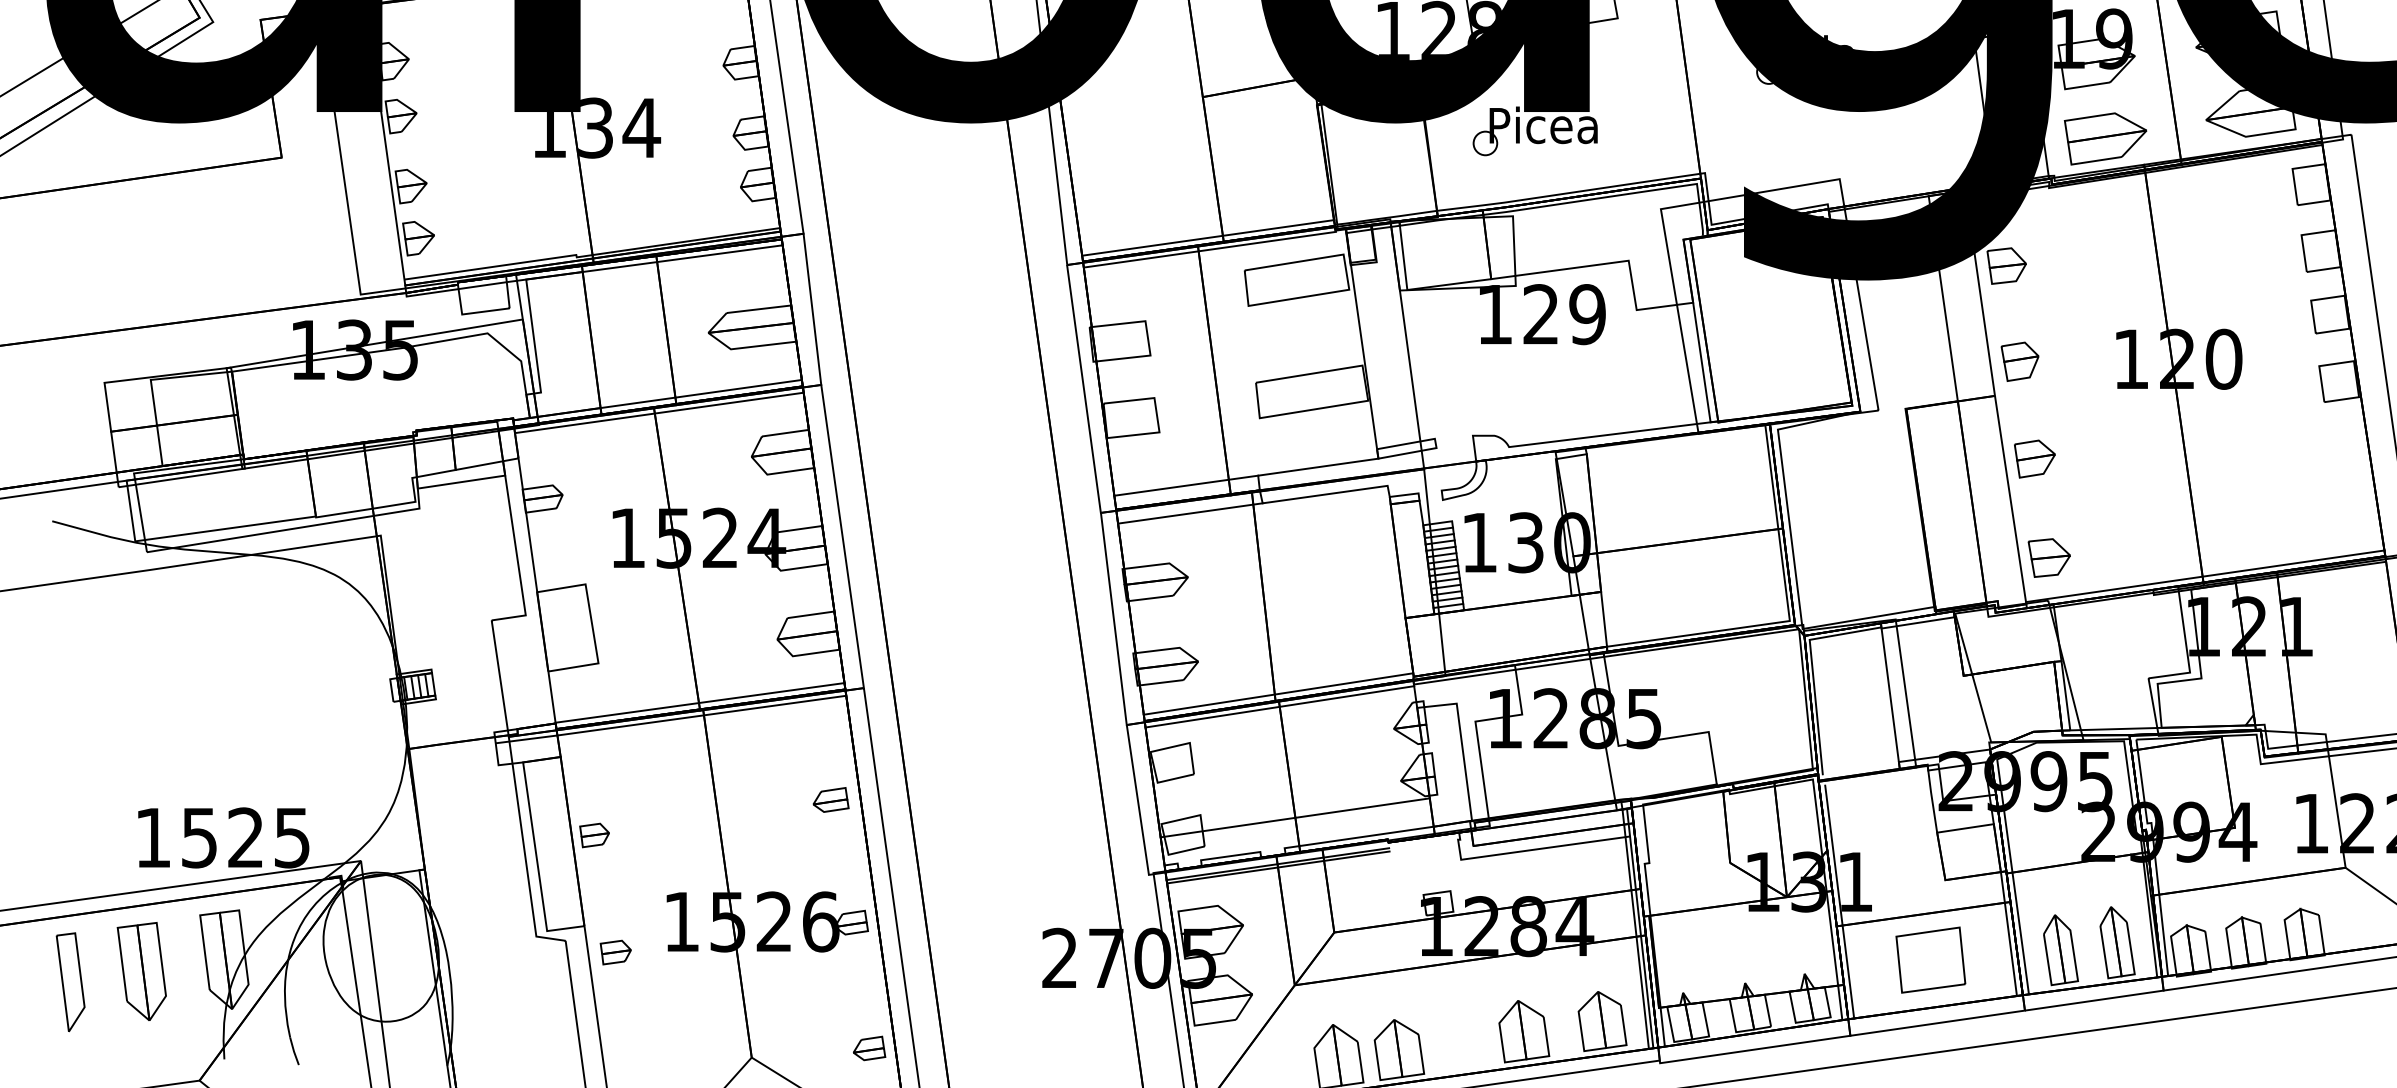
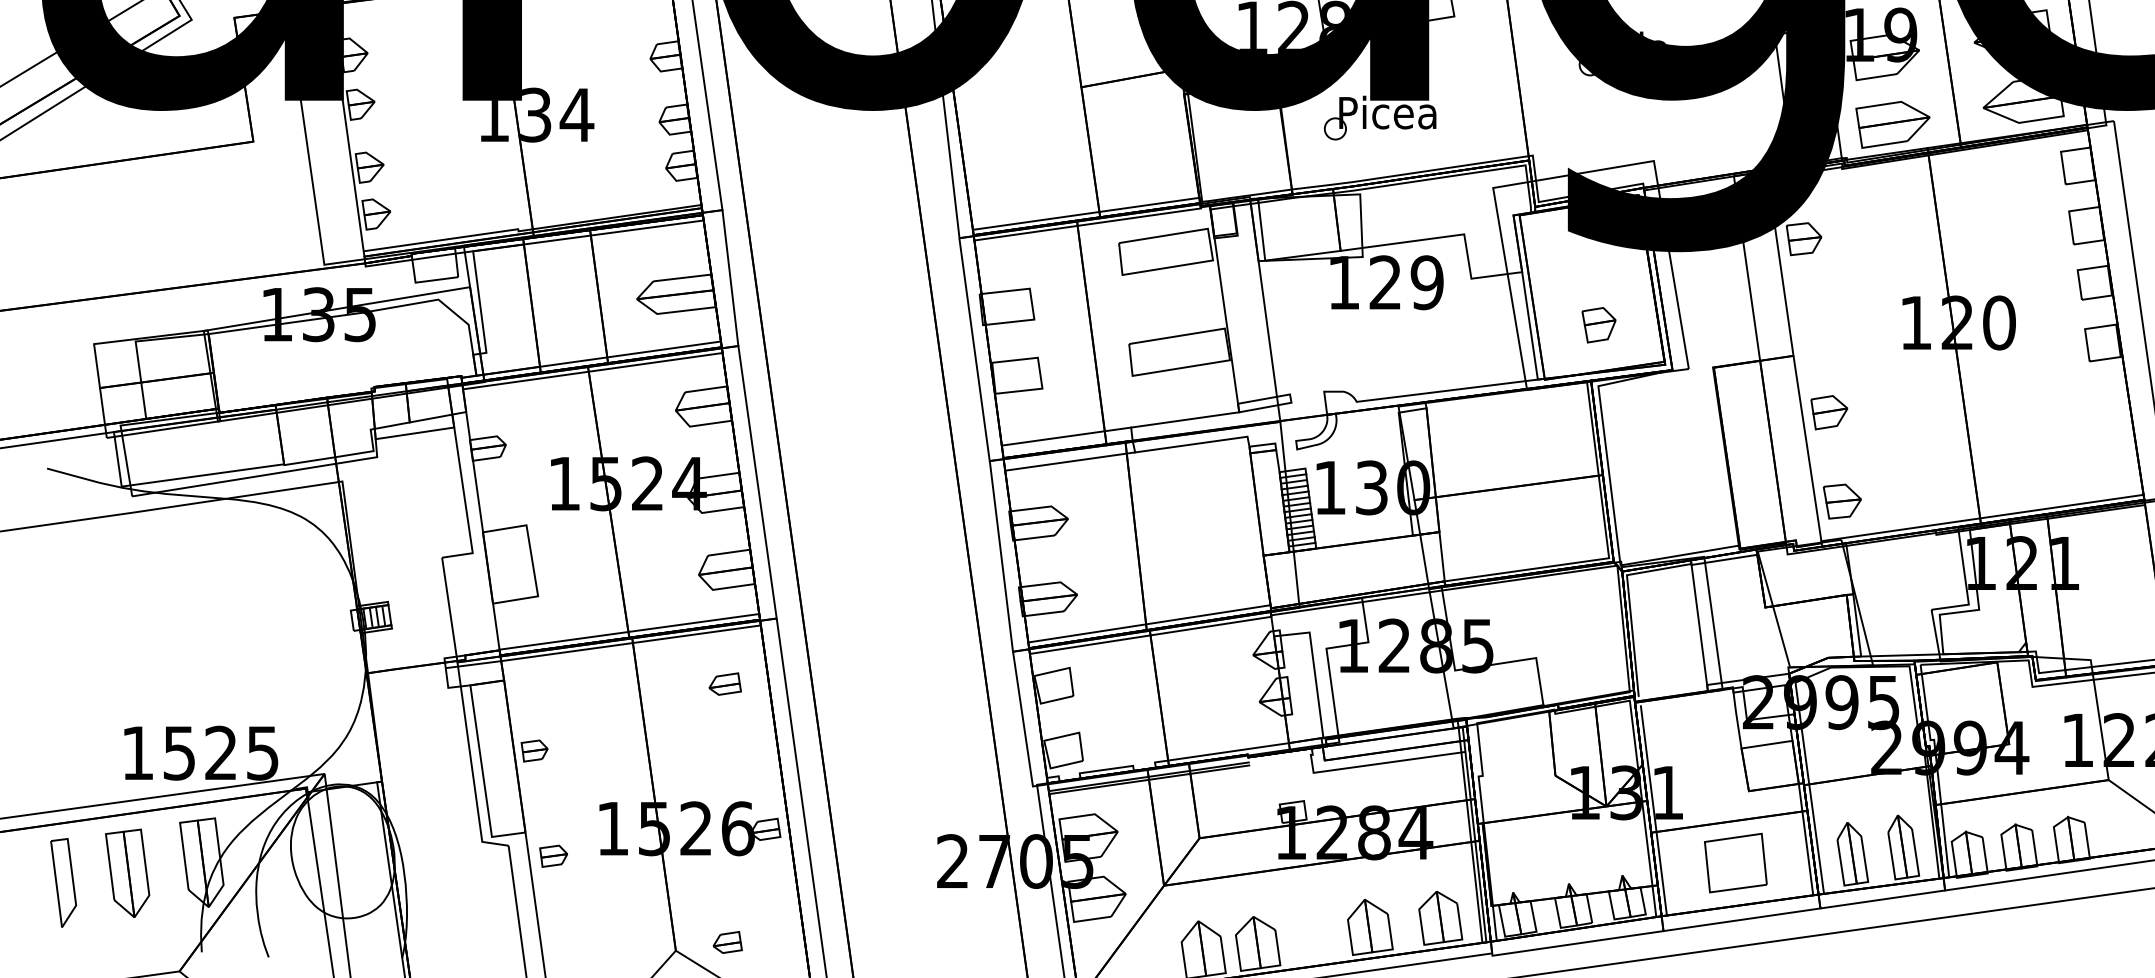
part: (2019, 362) -> (1598, 325), moved
part: (830, 799) -> (724, 683), moved
line: (1295, 817) -> (1164, 734), removed
part: (869, 1048) -> (727, 942), moved

